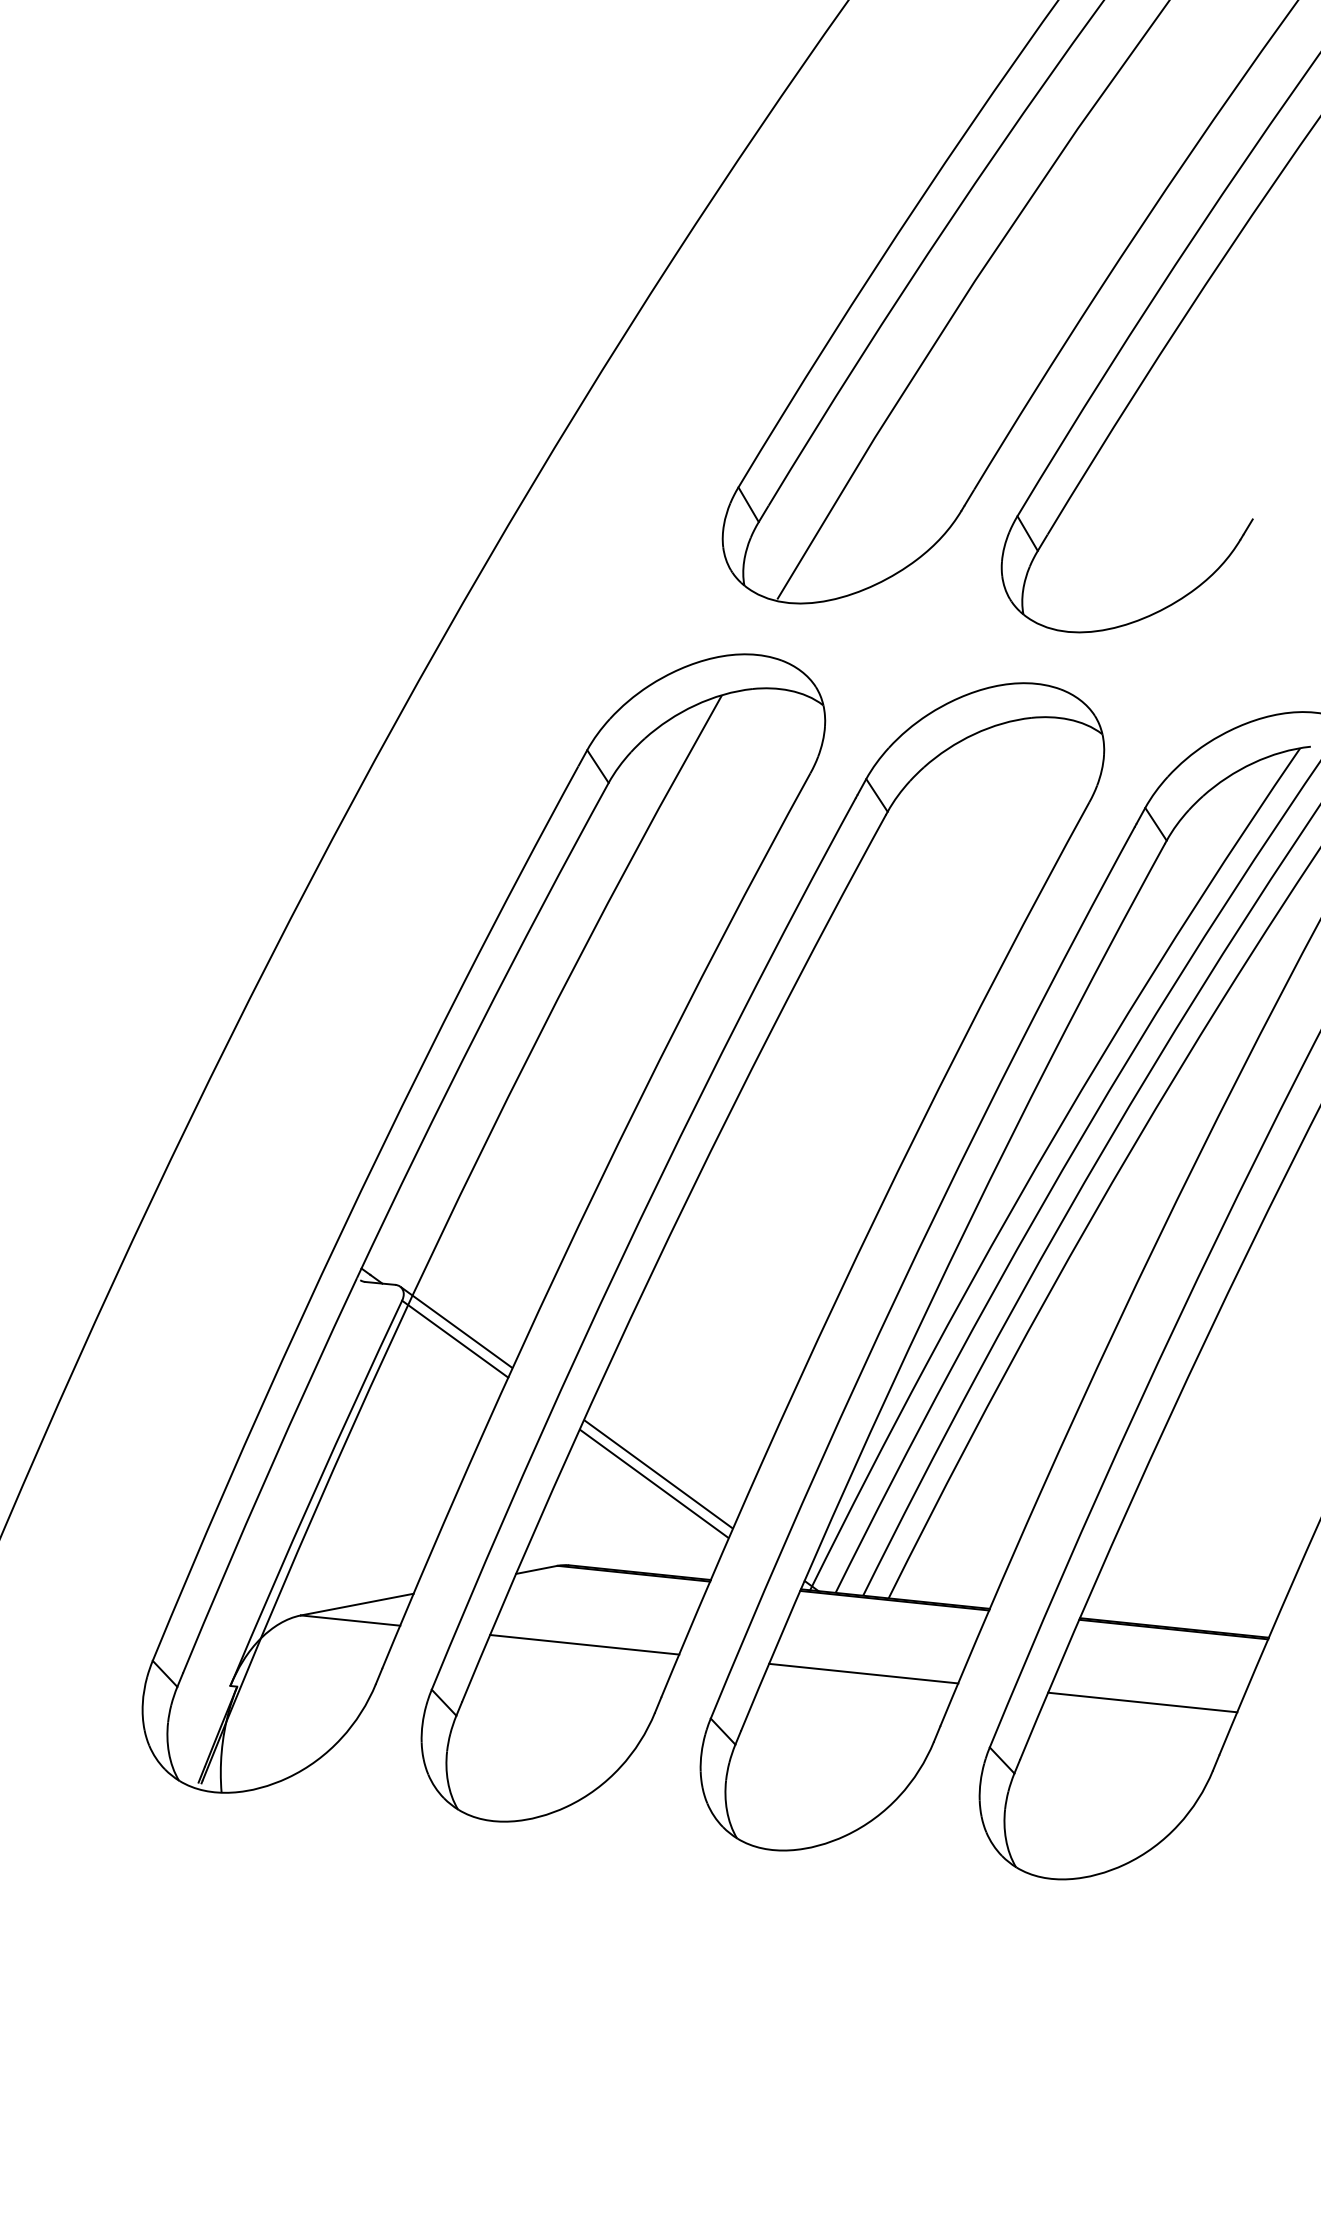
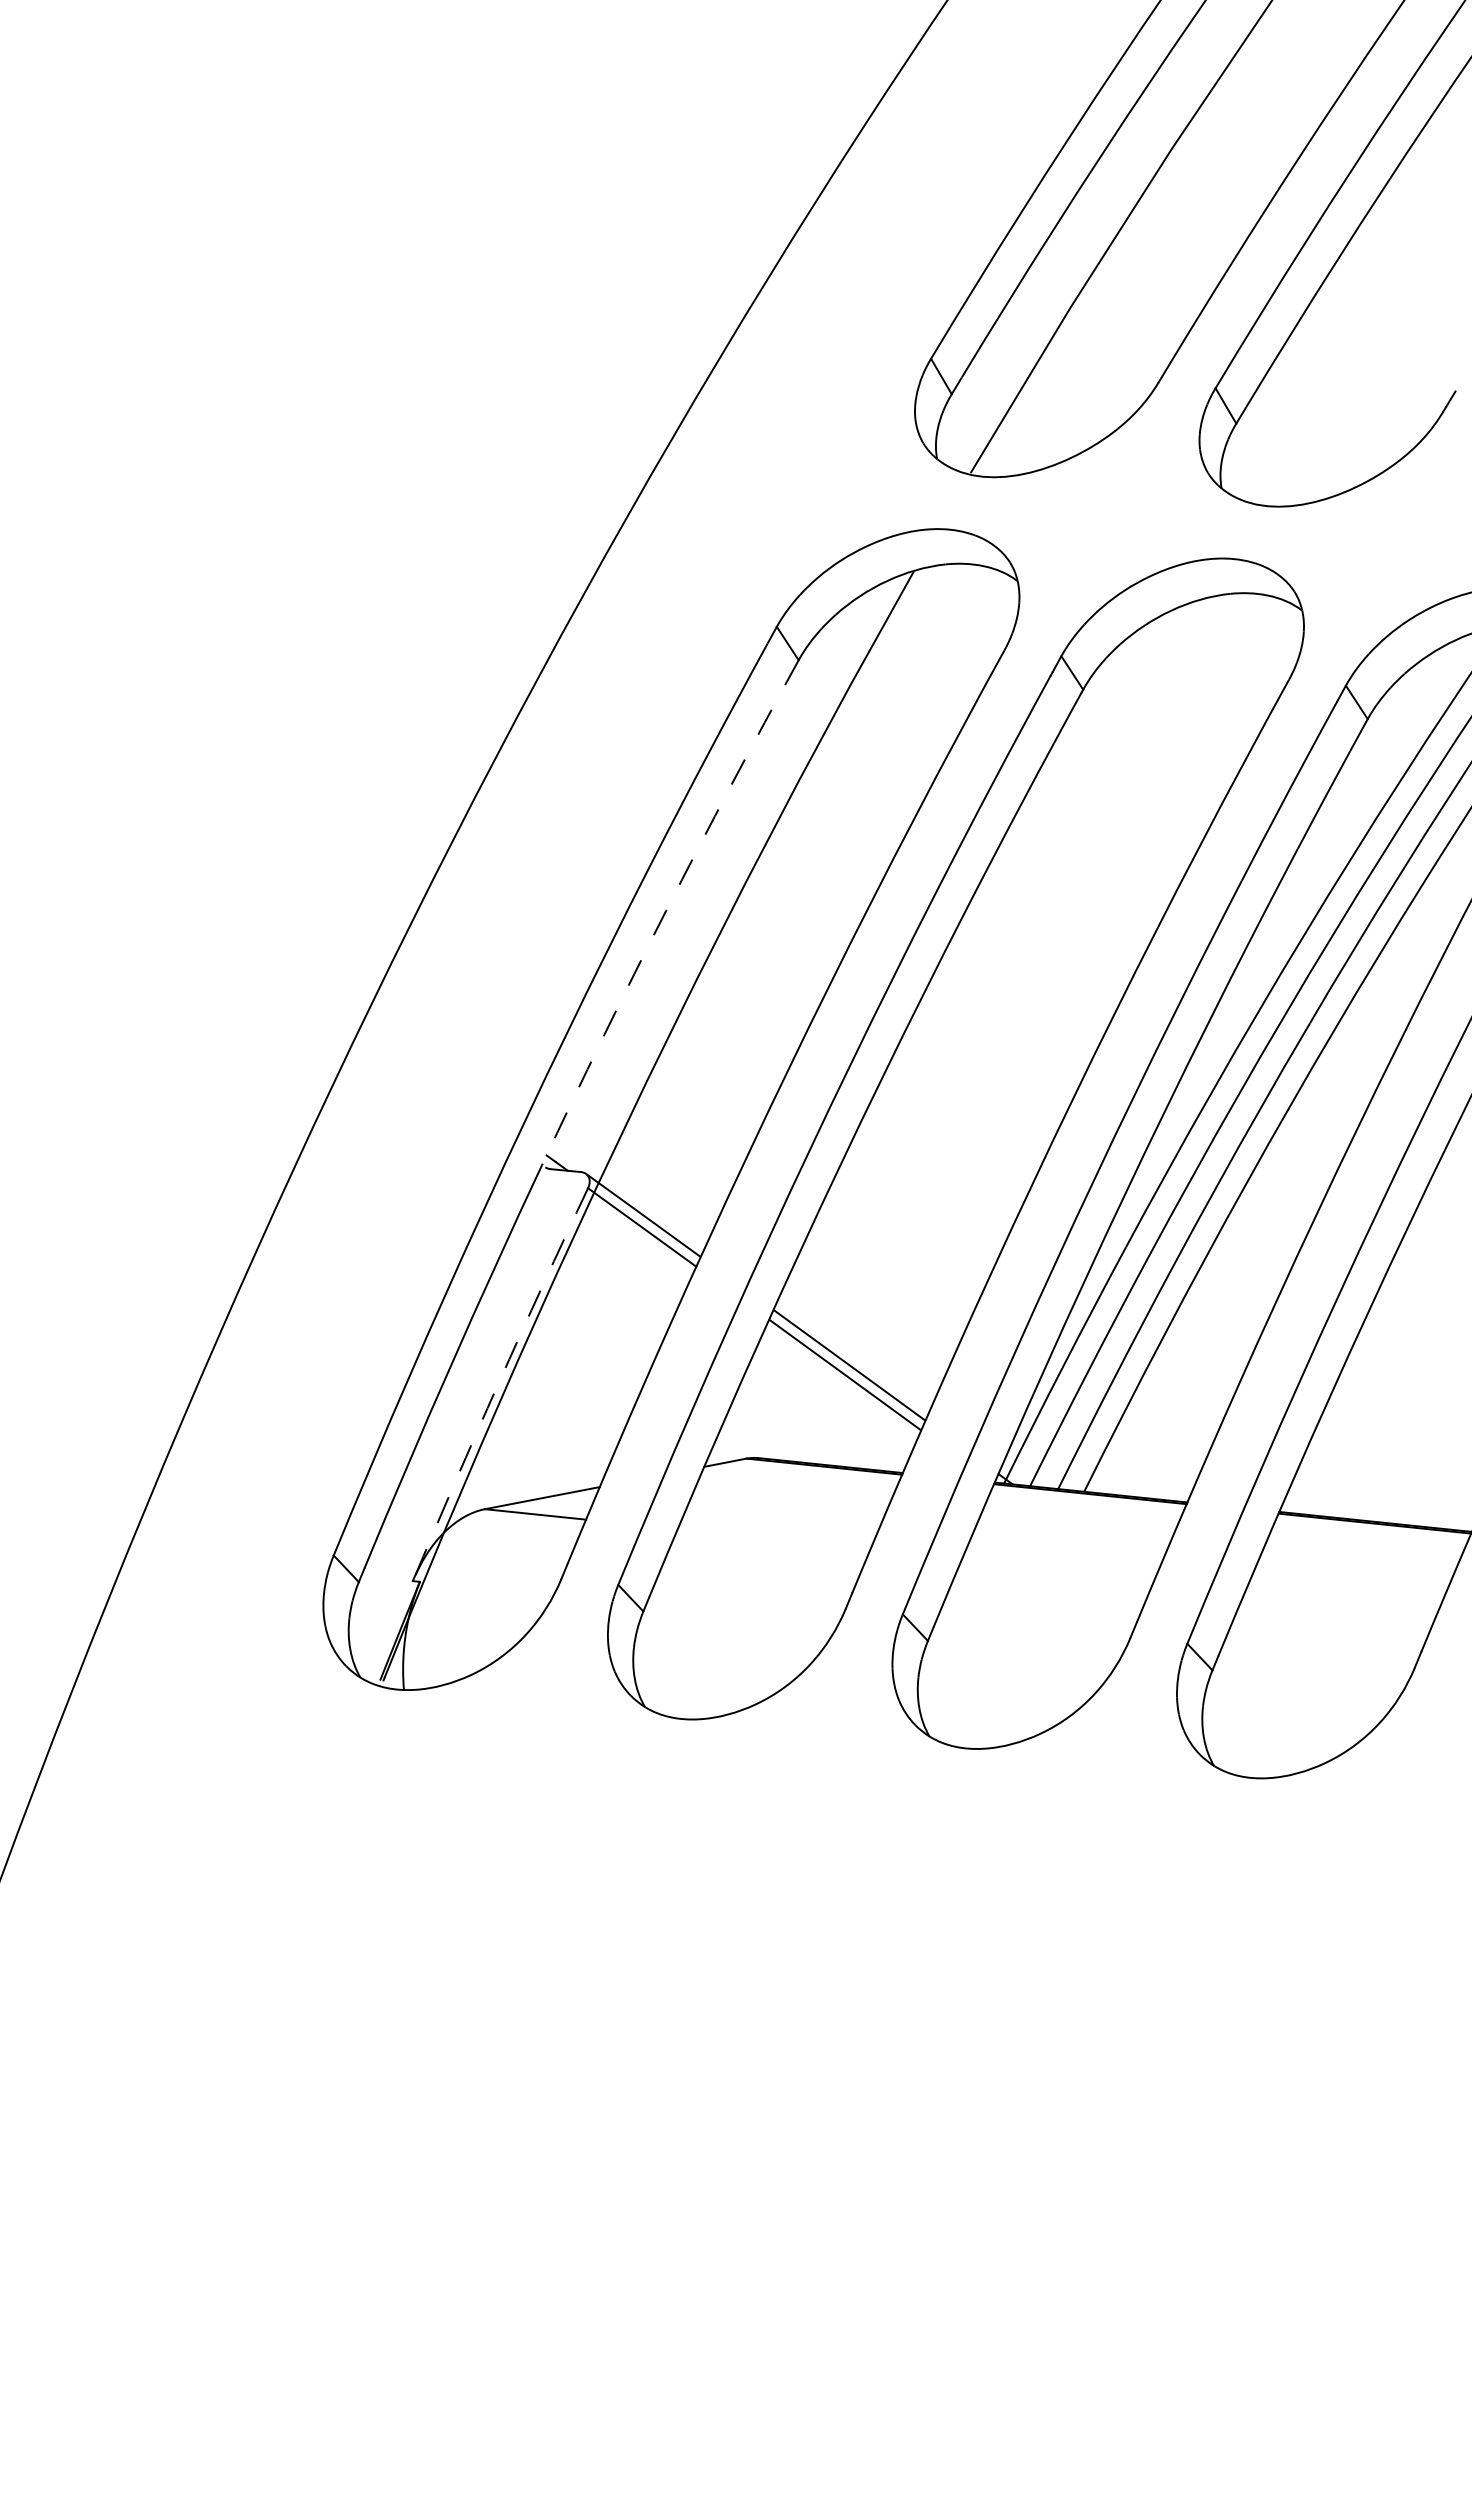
arc: (479, 1028) -> (666, 910), solid -> dashed
arc: (314, 1492) -> (498, 1383), solid -> dashed
line: (583, 1645) -> (773, 1539), removed
line: (863, 1673) -> (1058, 1568), removed
line: (1141, 1702) -> (1342, 1597), removed

